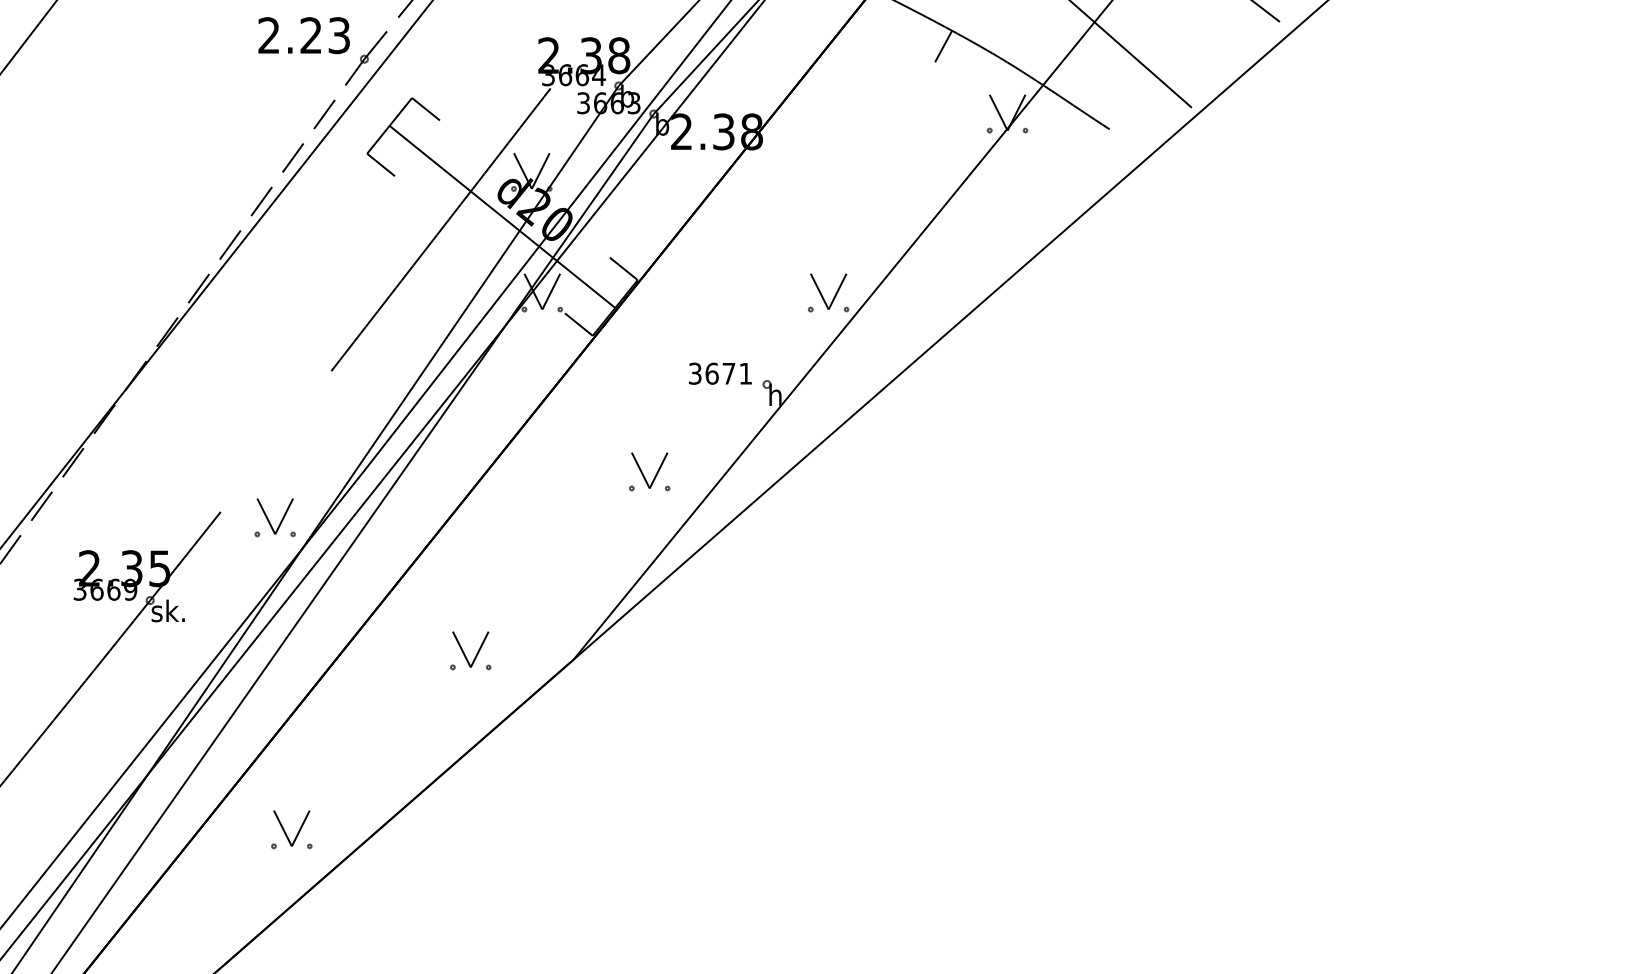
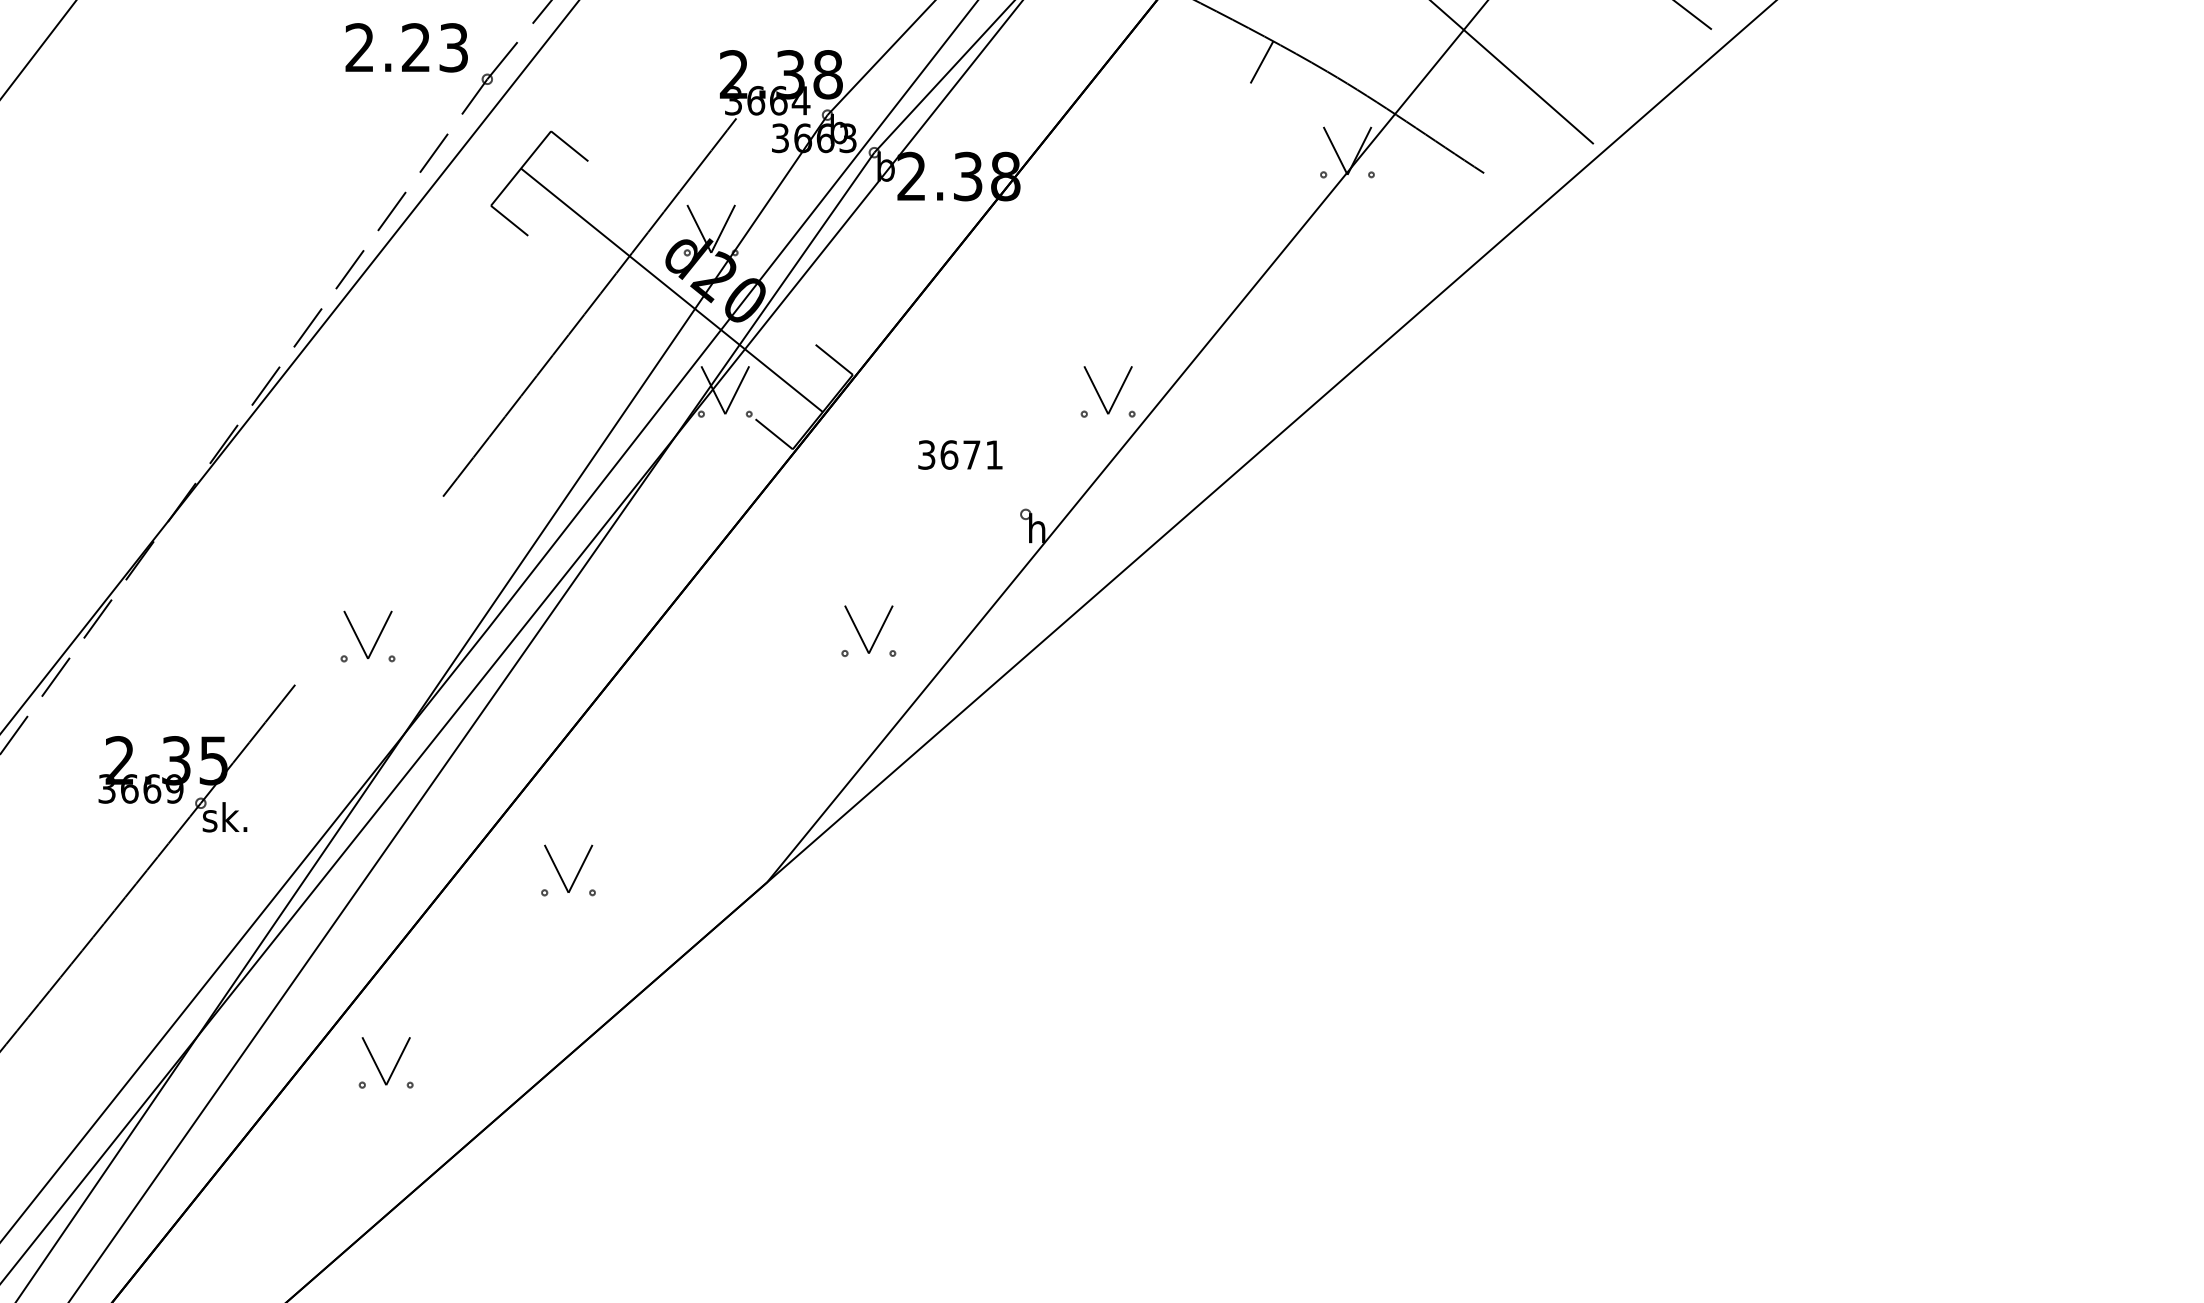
text: (720, 373) -> (960, 454), moved
part: (268, 519) -> (359, 639), moved
part: (464, 653) -> (560, 874), moved
part: (285, 831) -> (377, 1065), moved

